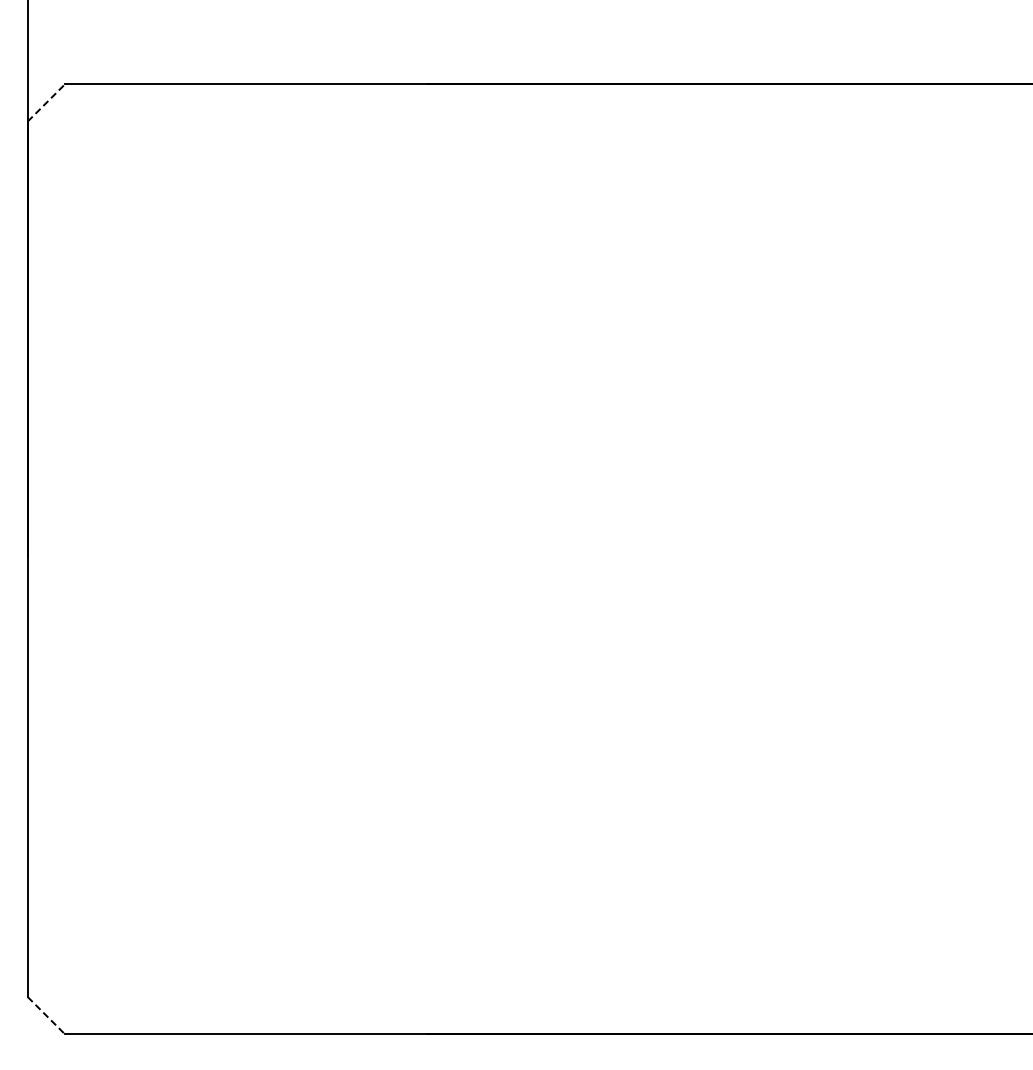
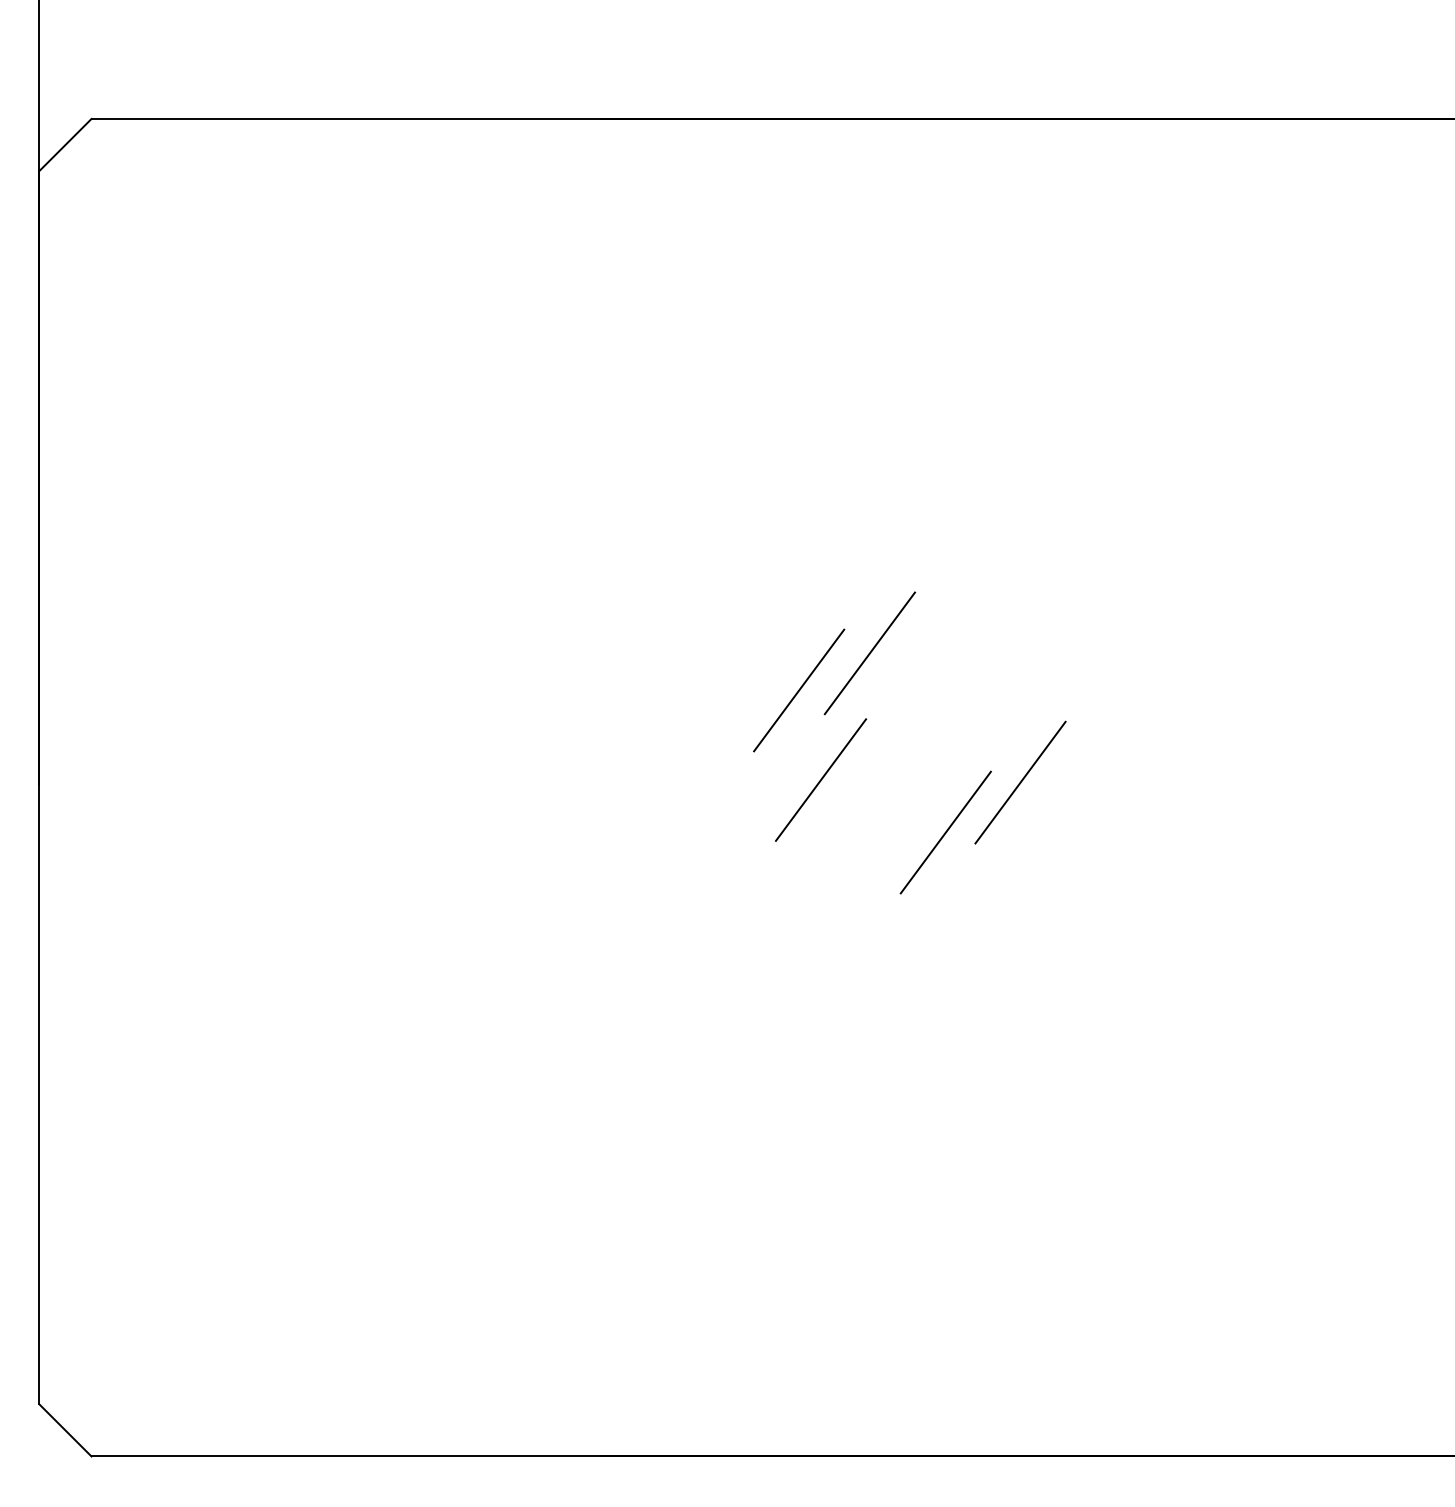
line: (46, 102) -> (65, 144), dashed -> solid
line: (617, 463) -> (869, 652), added
line: (567, 490) -> (799, 690), added
line: (582, 553) -> (820, 779), added
line: (724, 555) -> (1020, 782), added
line: (671, 590) -> (945, 831), added
line: (46, 1015) -> (65, 1430), dashed -> solid

